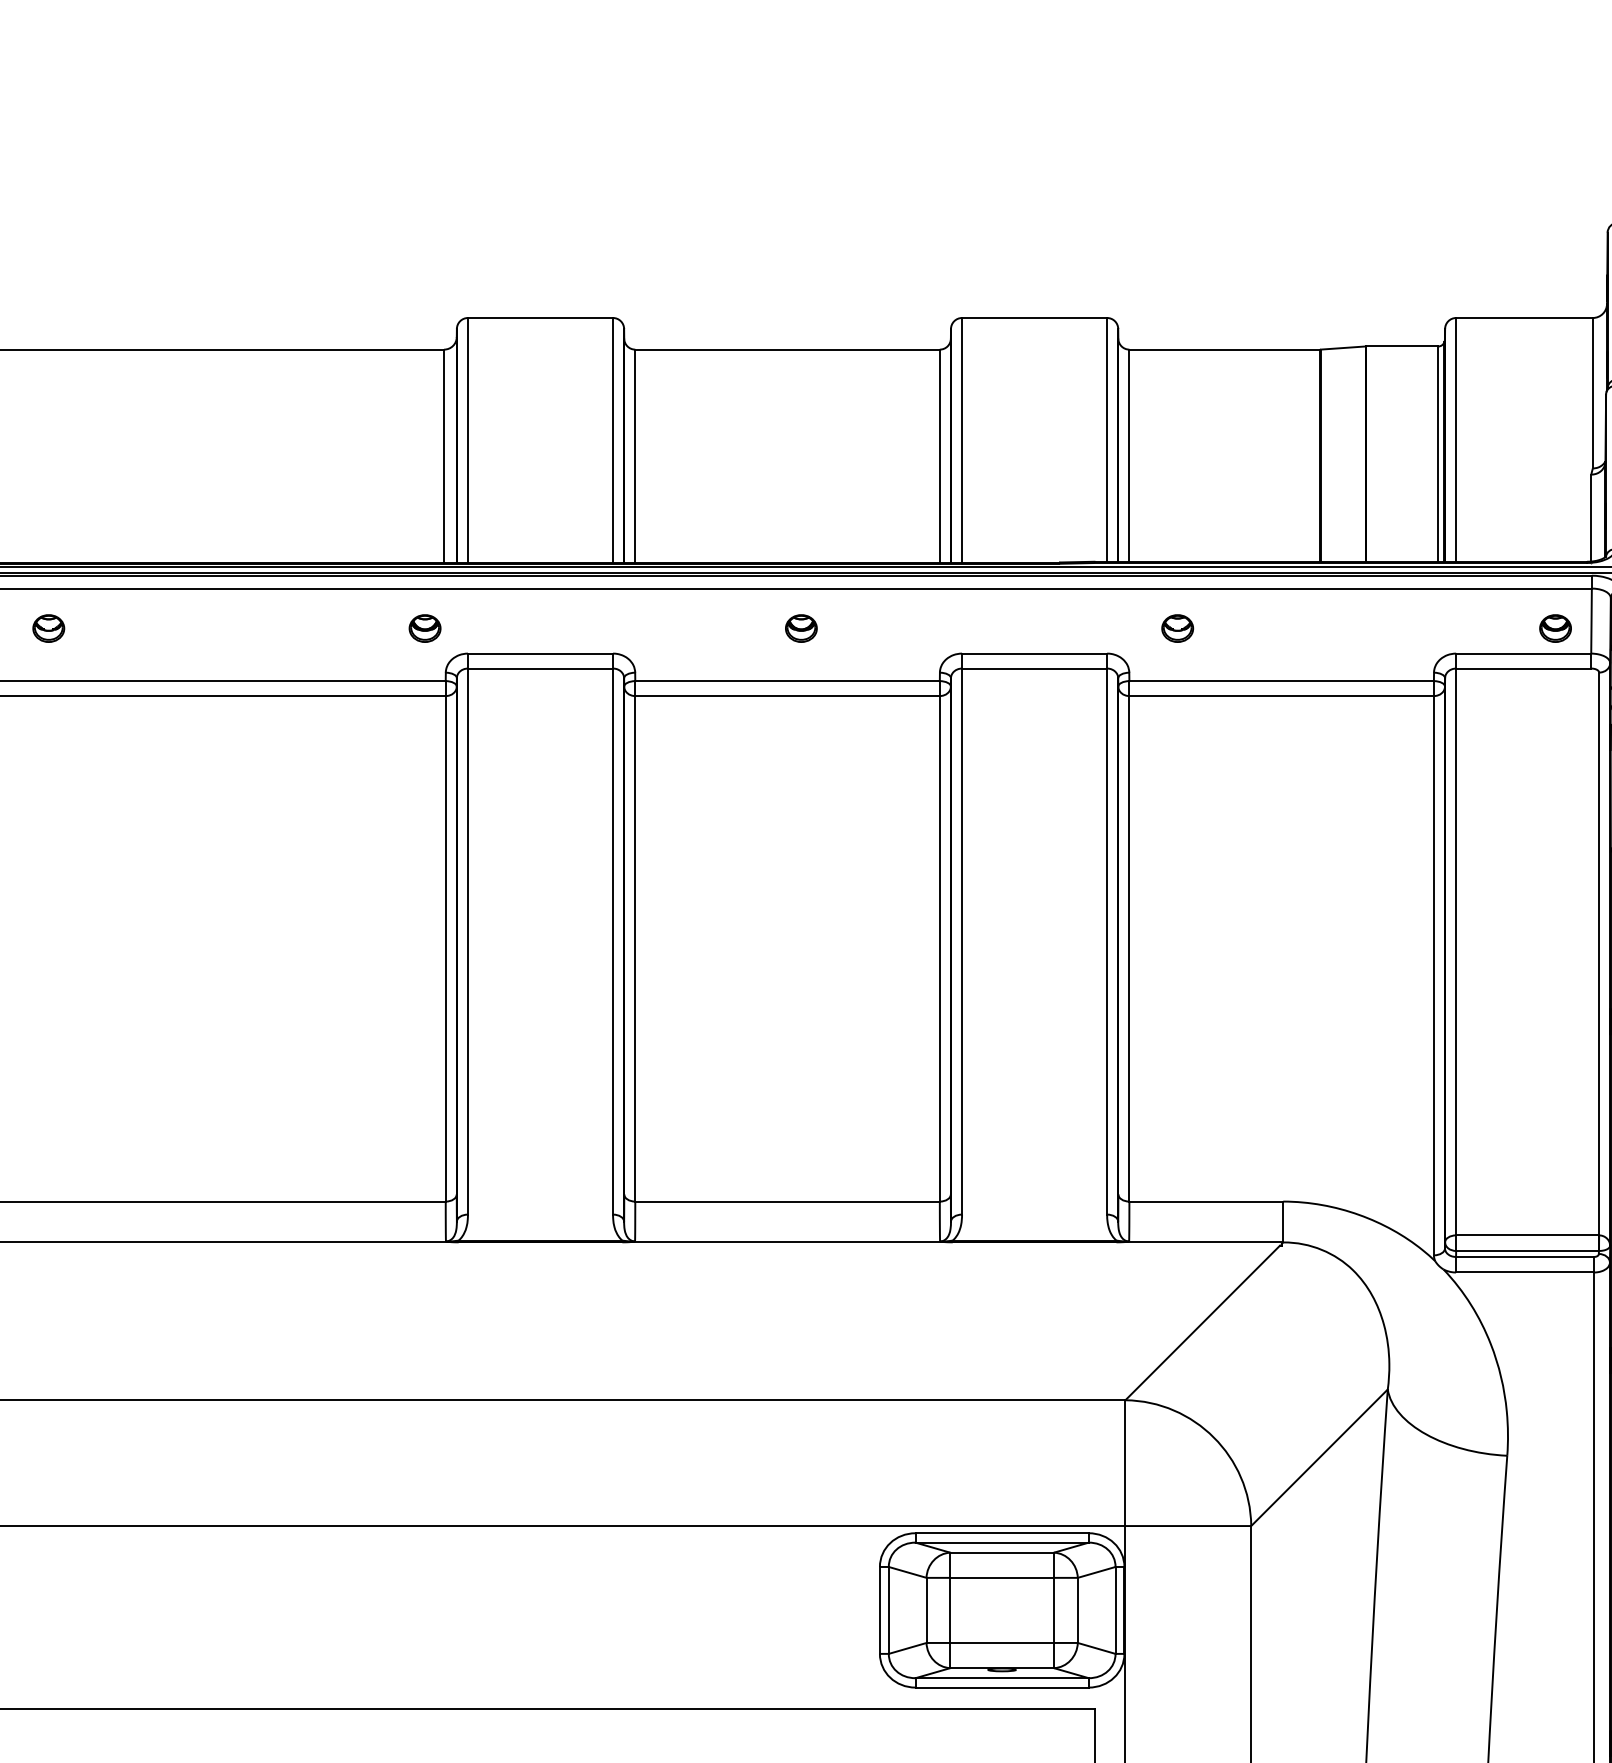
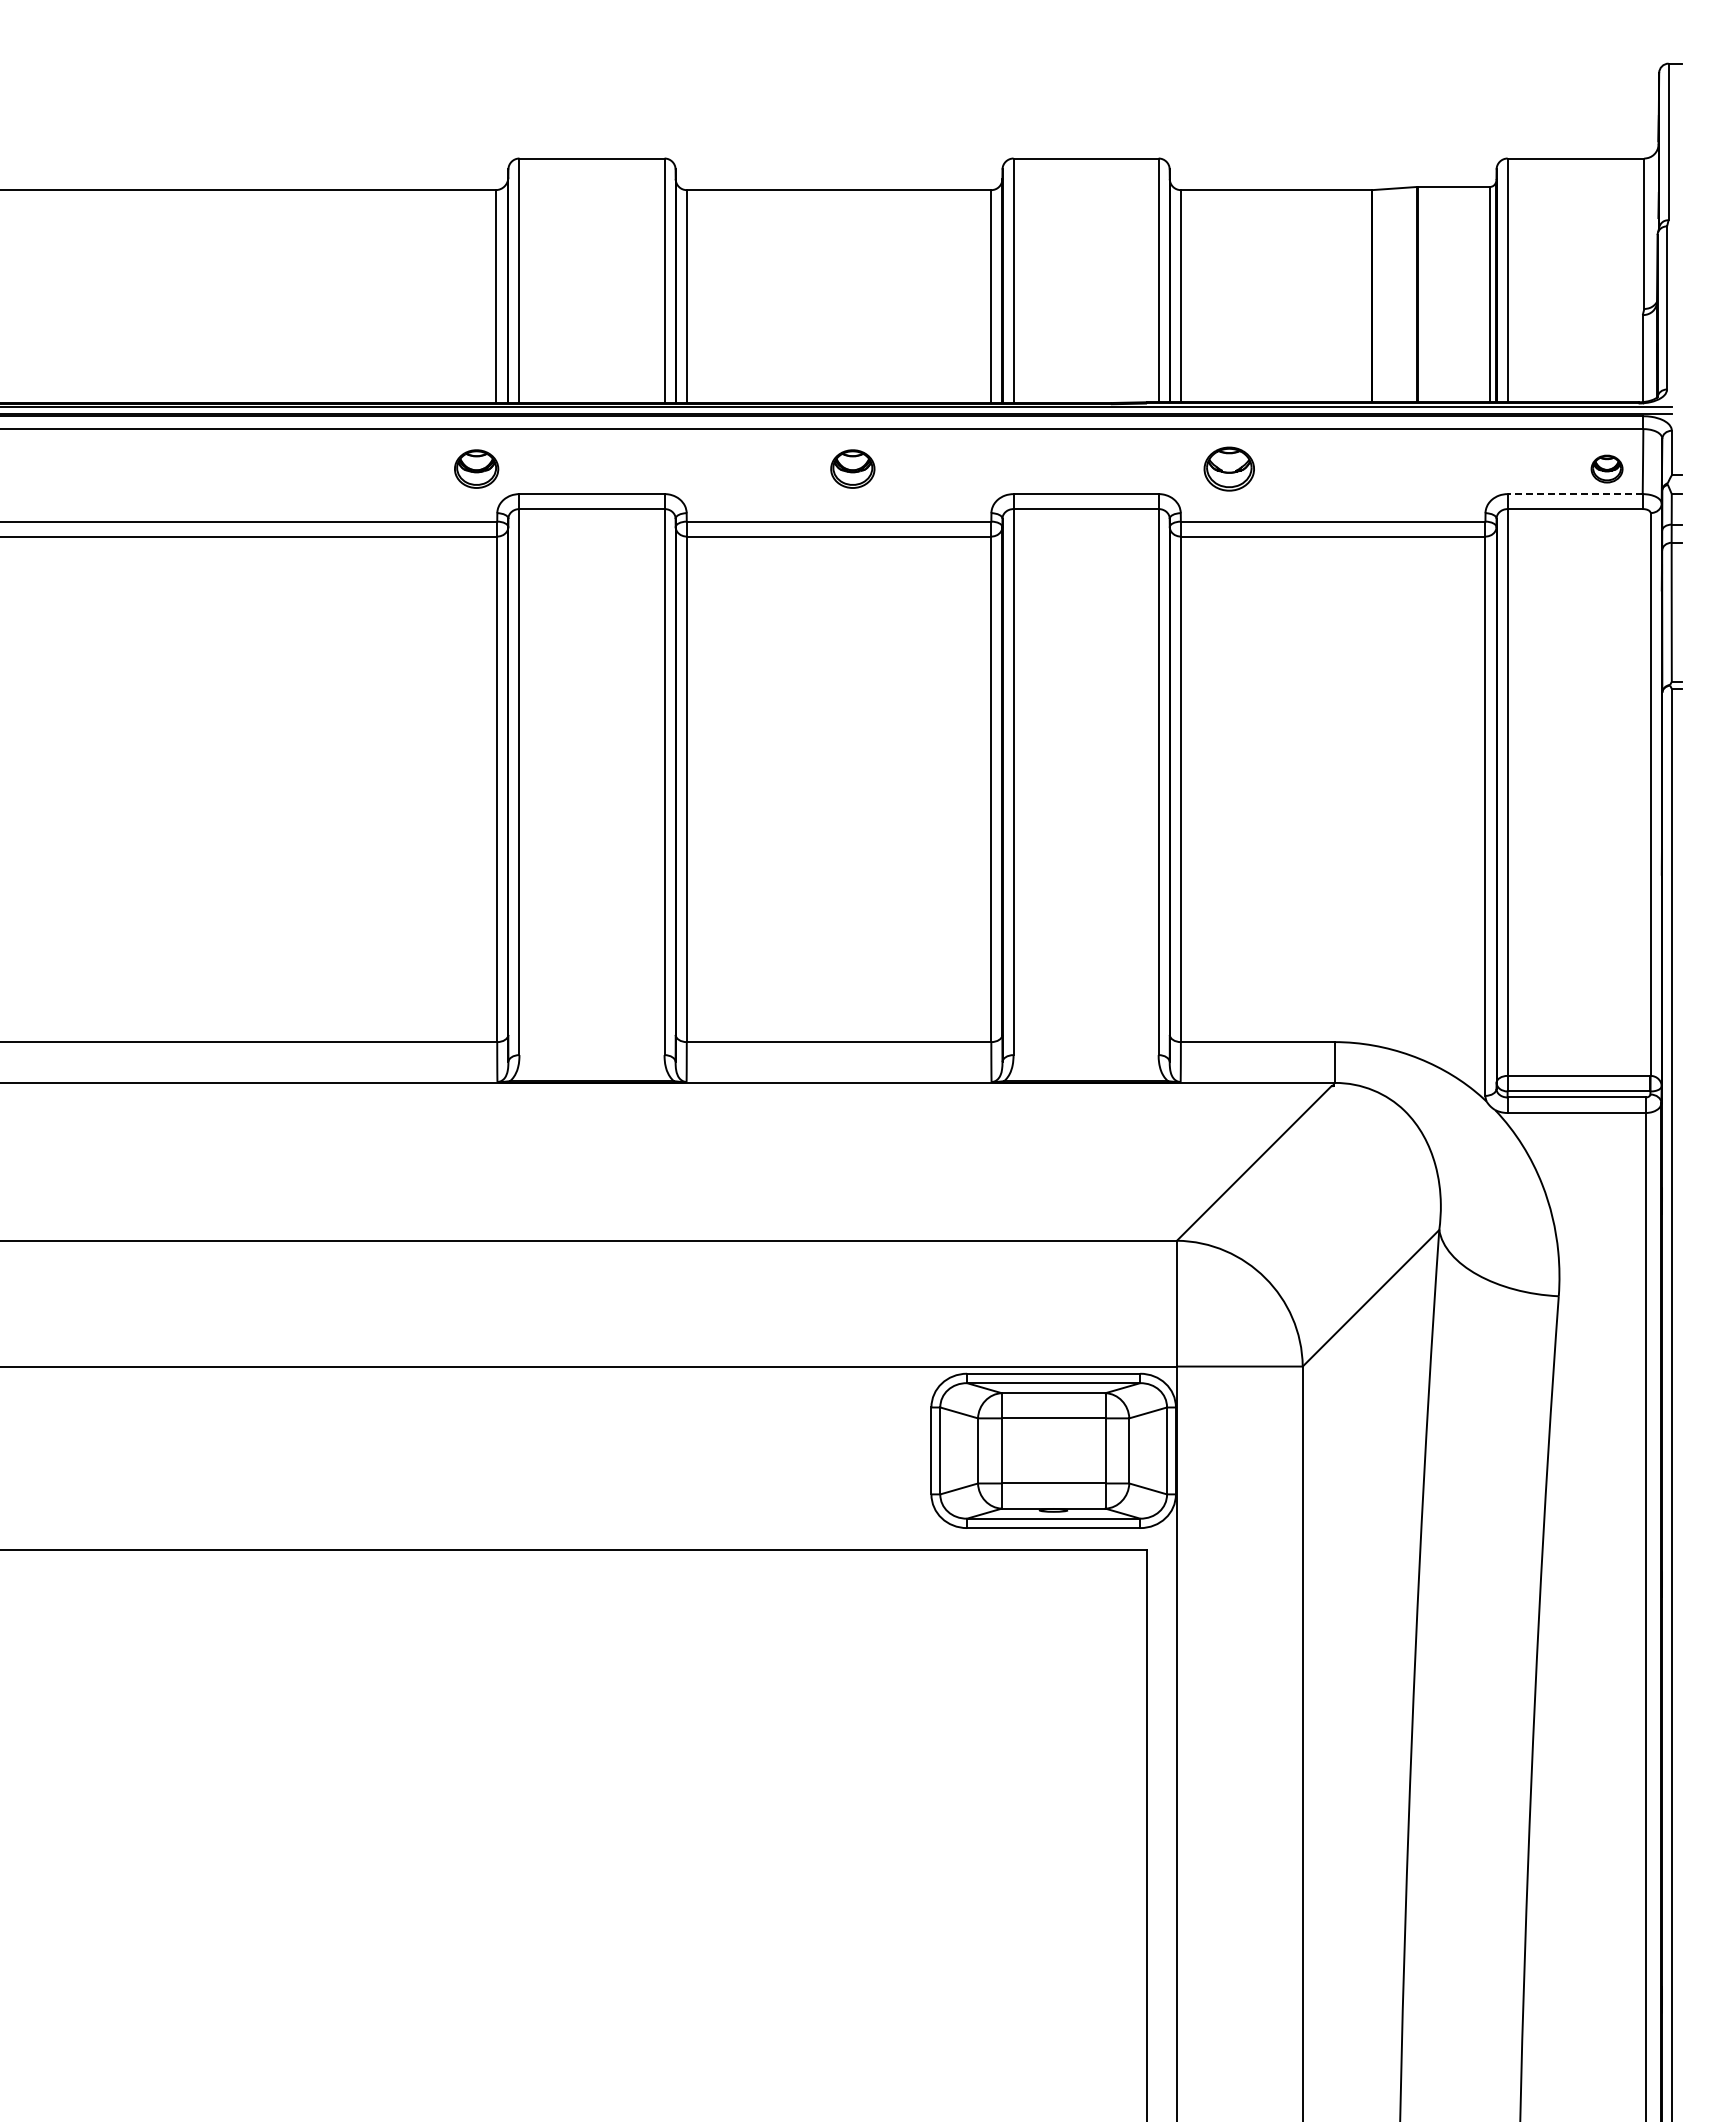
part: (48, 627) -> (99, 468), removed
part: (425, 627) -> (476, 468), size x1.4
part: (801, 627) -> (852, 468), size x1.4
part: (1177, 627) -> (1228, 468), size x1.6
line: (1524, 653) -> (1575, 494), solid -> dashed

